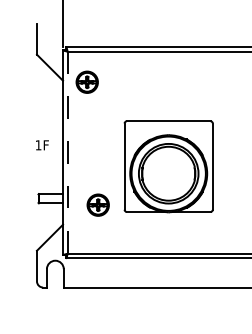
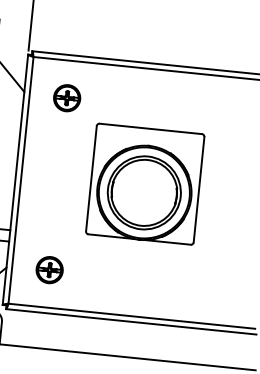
part: (86, 81) -> (66, 97), moved
line: (67, 153) -> (20, 181), dashed -> solid
part: (168, 166) -> (145, 184), moved
part: (97, 204) -> (48, 269), moved

